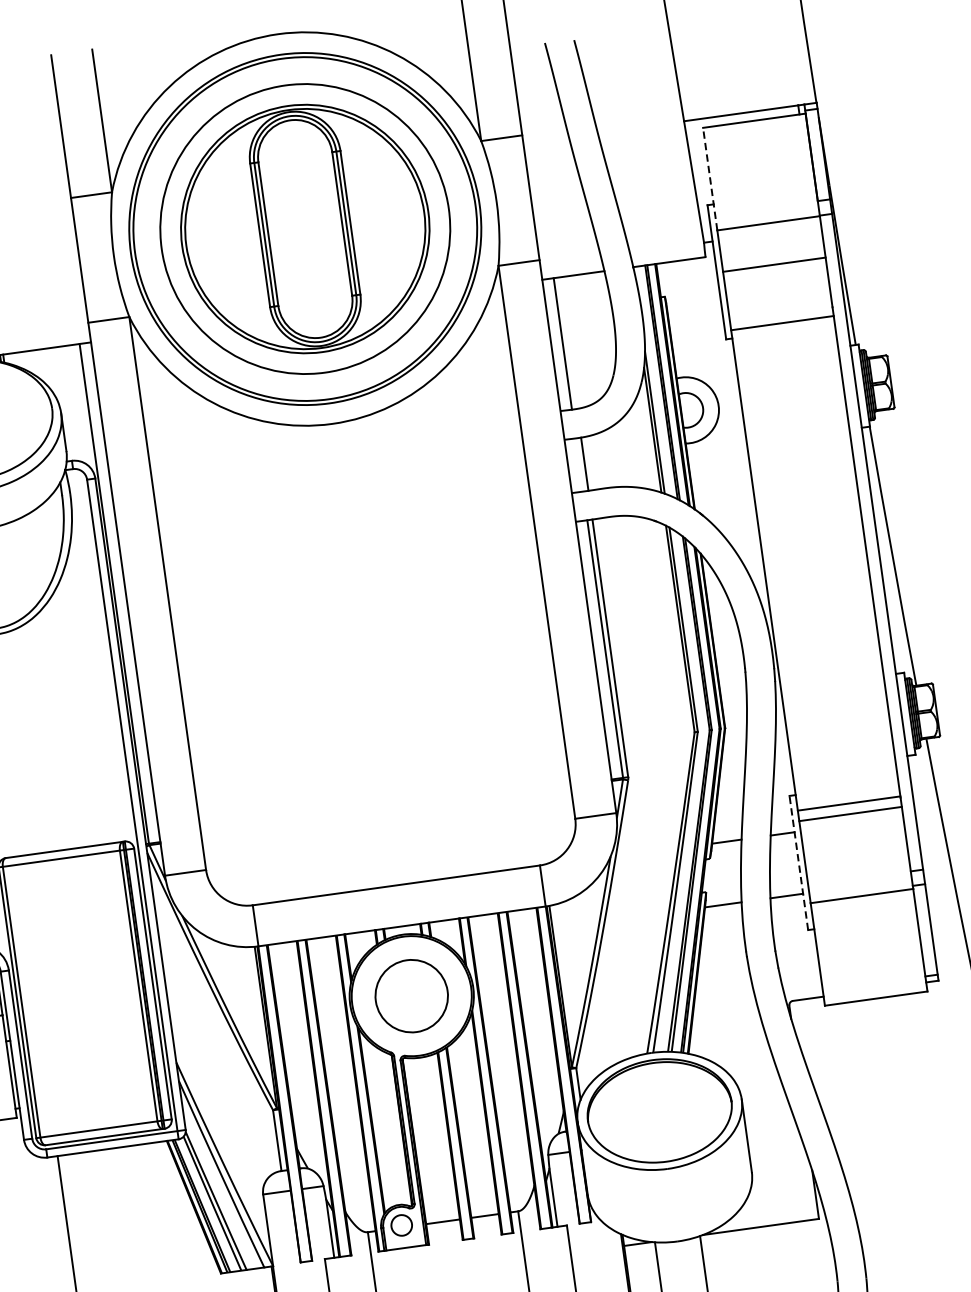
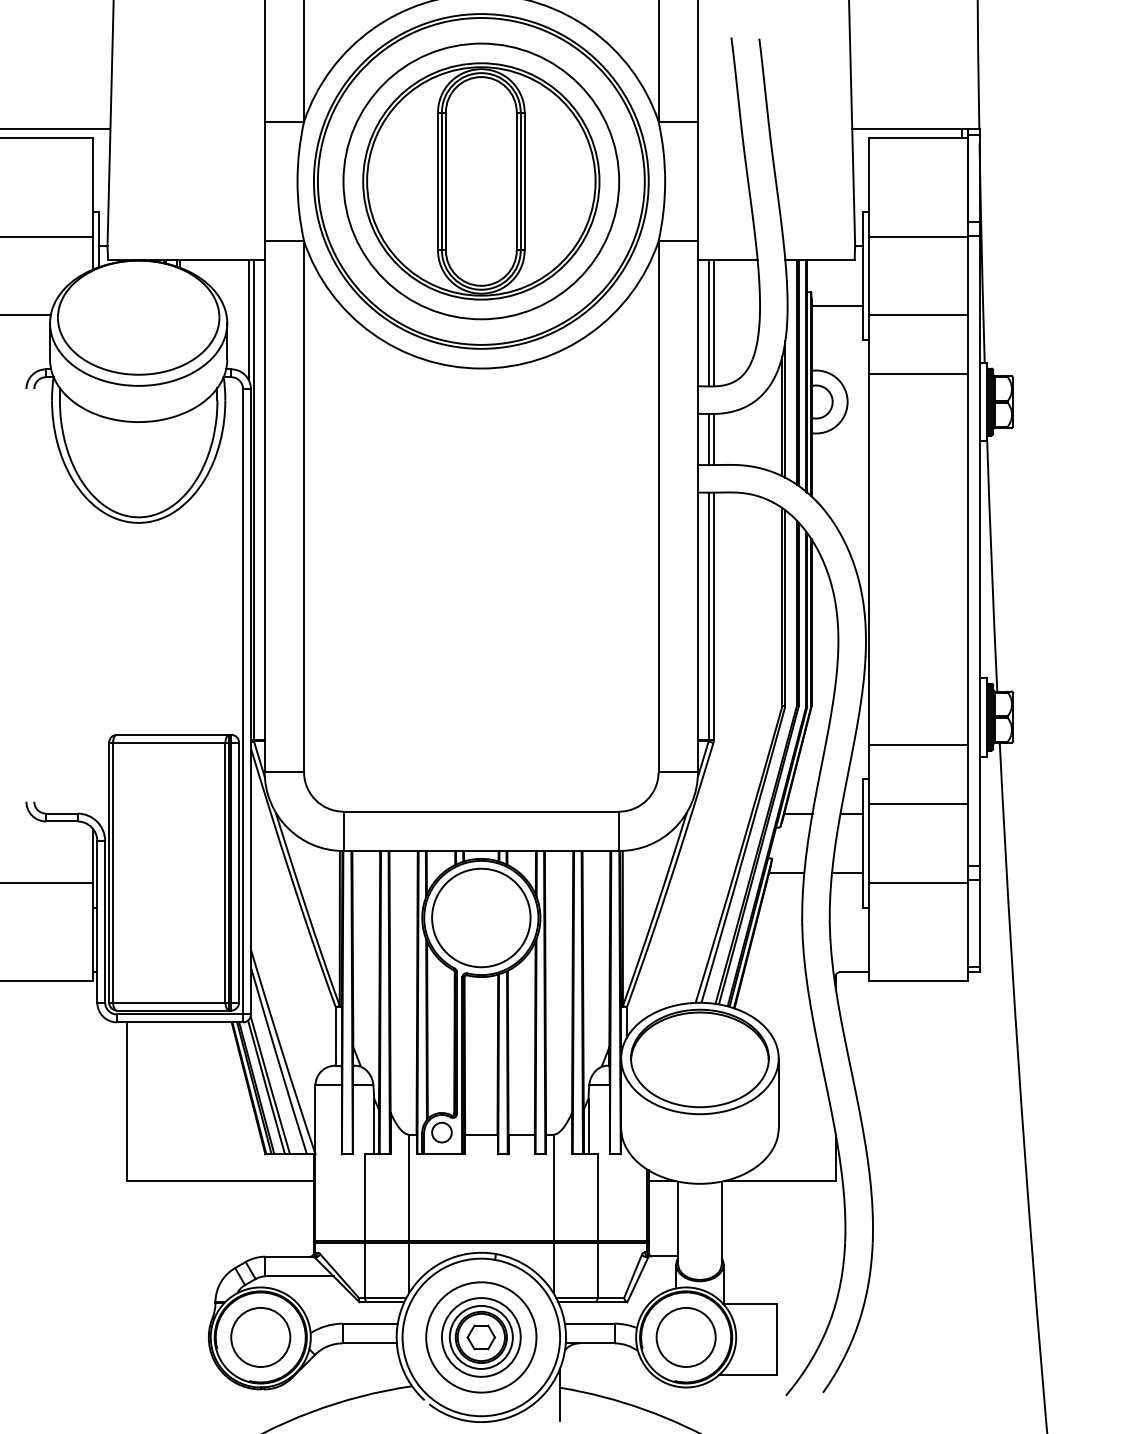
line: (710, 178) -> (869, 186), dashed -> solid
line: (774, 264) -> (918, 315), moved
line: (694, 306) -> (837, 305), added
line: (782, 323) -> (918, 374), moved
line: (567, 343) -> (713, 323), added
line: (82, 407) -> (248, 320), added
line: (579, 464) -> (708, 439), added
line: (849, 803) -> (918, 744), moved
line: (798, 862) -> (863, 842), dashed -> solid
circle: (411, 995) -> (481, 917), size x1.43

